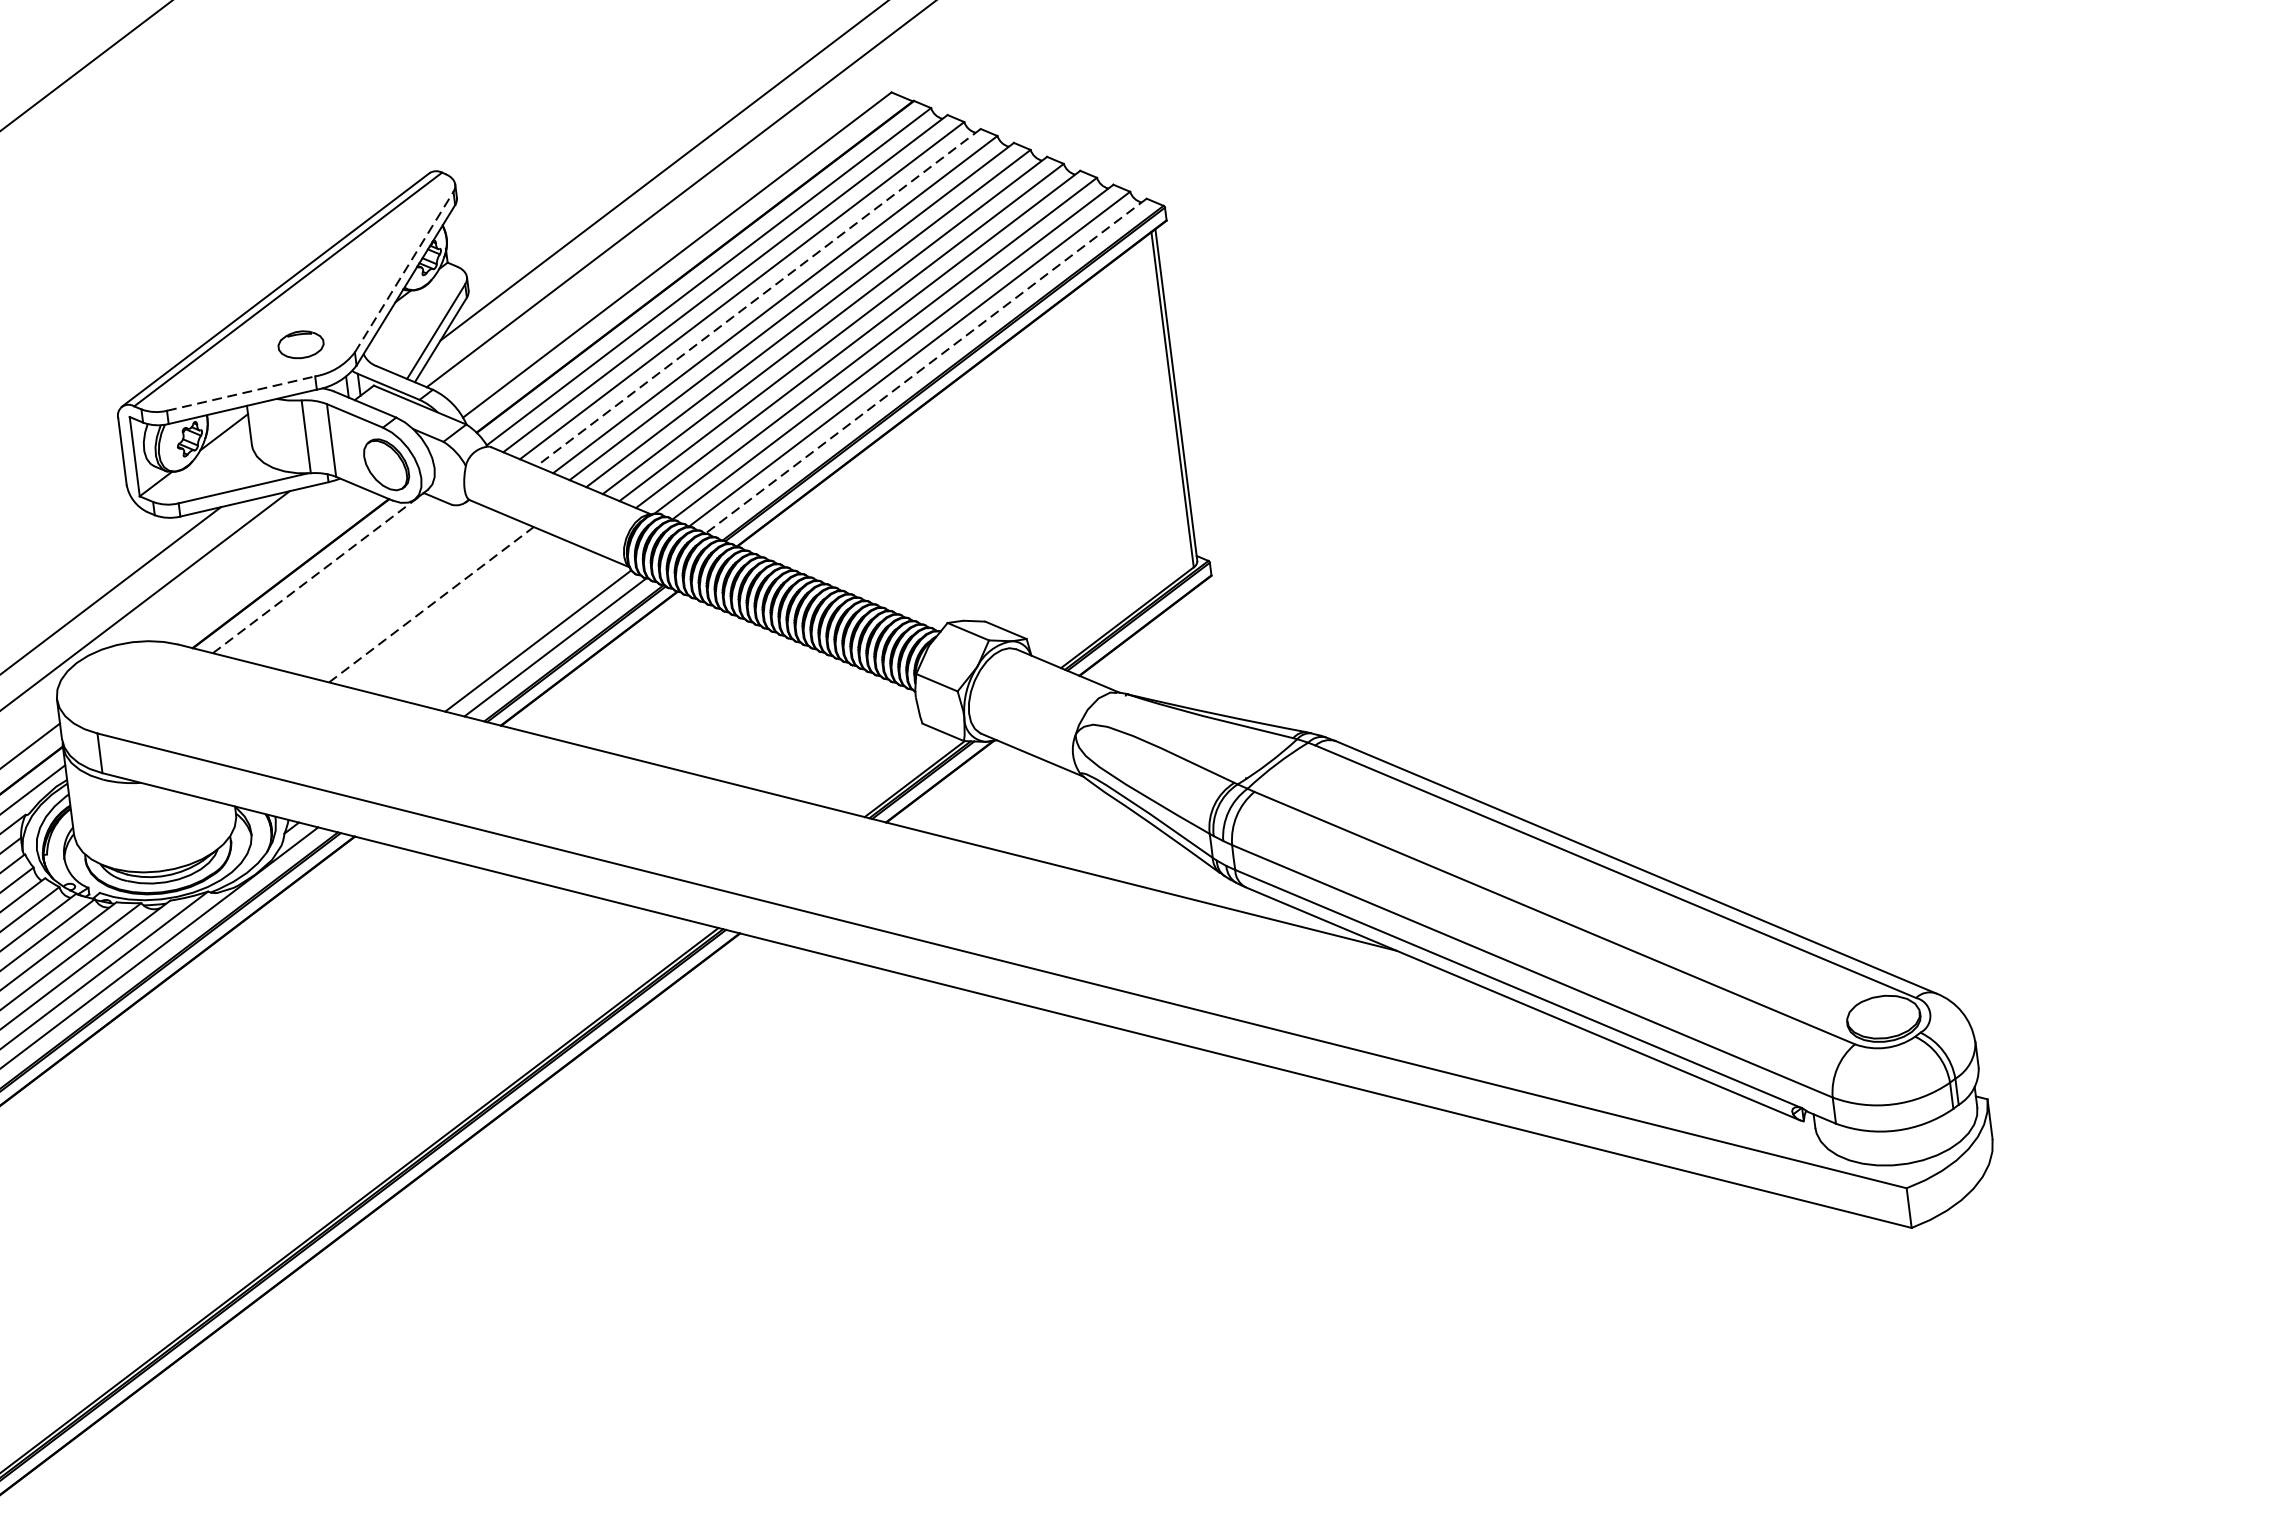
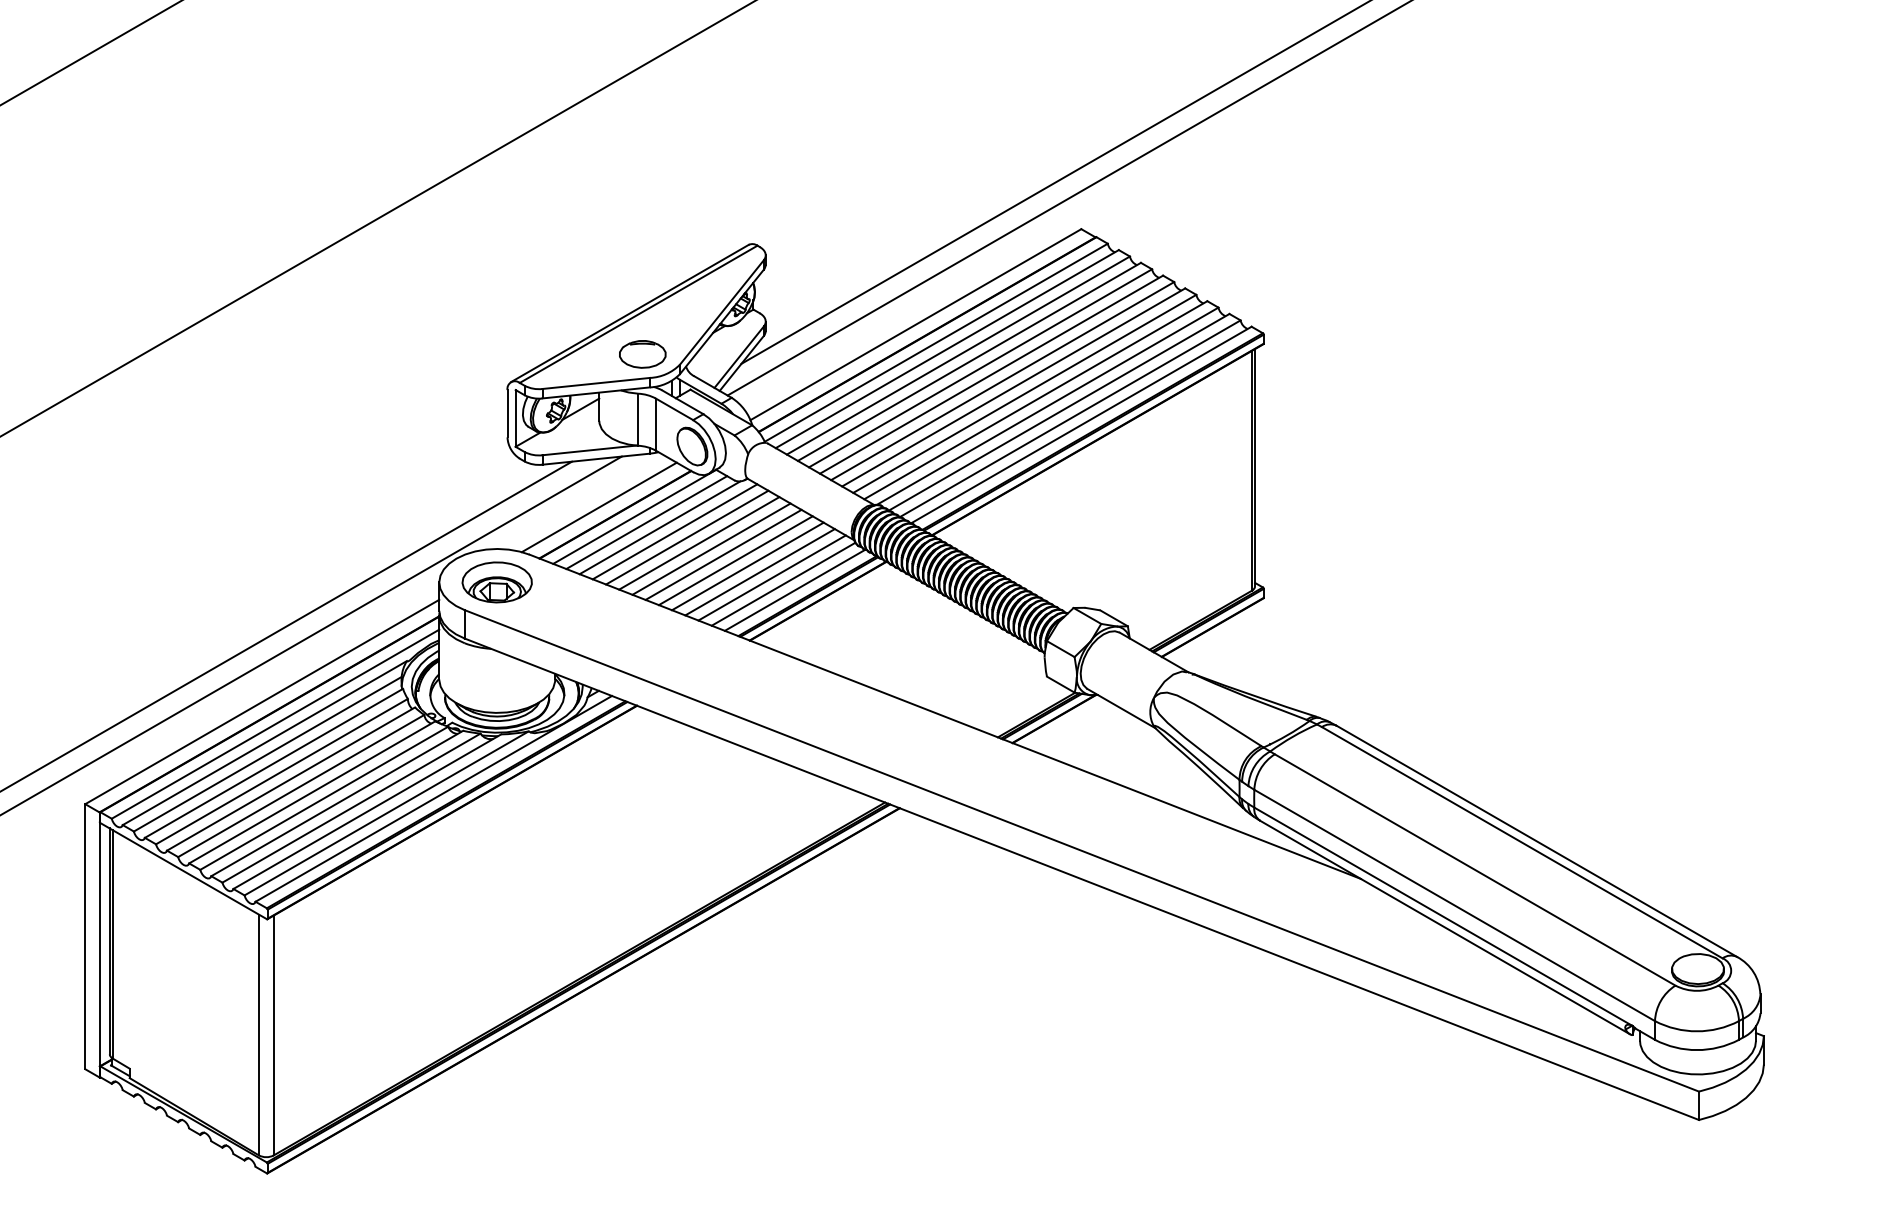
line: (403, 272) -> (721, 312), dashed -> solid
line: (757, 298) -> (968, 362), dashed -> solid
part: (300, 344) -> (642, 354), size x1.43
line: (926, 366) -> (1081, 425), dashed -> solid
line: (241, 393) -> (596, 383), dashed -> solid
line: (266, 566) -> (598, 507), added
line: (319, 572) -> (635, 516), dashed -> solid
line: (335, 578) -> (646, 522), added
line: (354, 583) -> (659, 527), added
line: (376, 586) -> (674, 531), added
line: (395, 592) -> (687, 537), added
line: (413, 598) -> (699, 543), added
line: (431, 603) -> (711, 548), dashed -> solid
line: (449, 610) -> (723, 554), added
line: (466, 616) -> (735, 560), added
line: (484, 622) -> (747, 566), added
line: (502, 628) -> (759, 572), added
line: (520, 633) -> (771, 577), added
part: (136, 689) -> (496, 582), added

